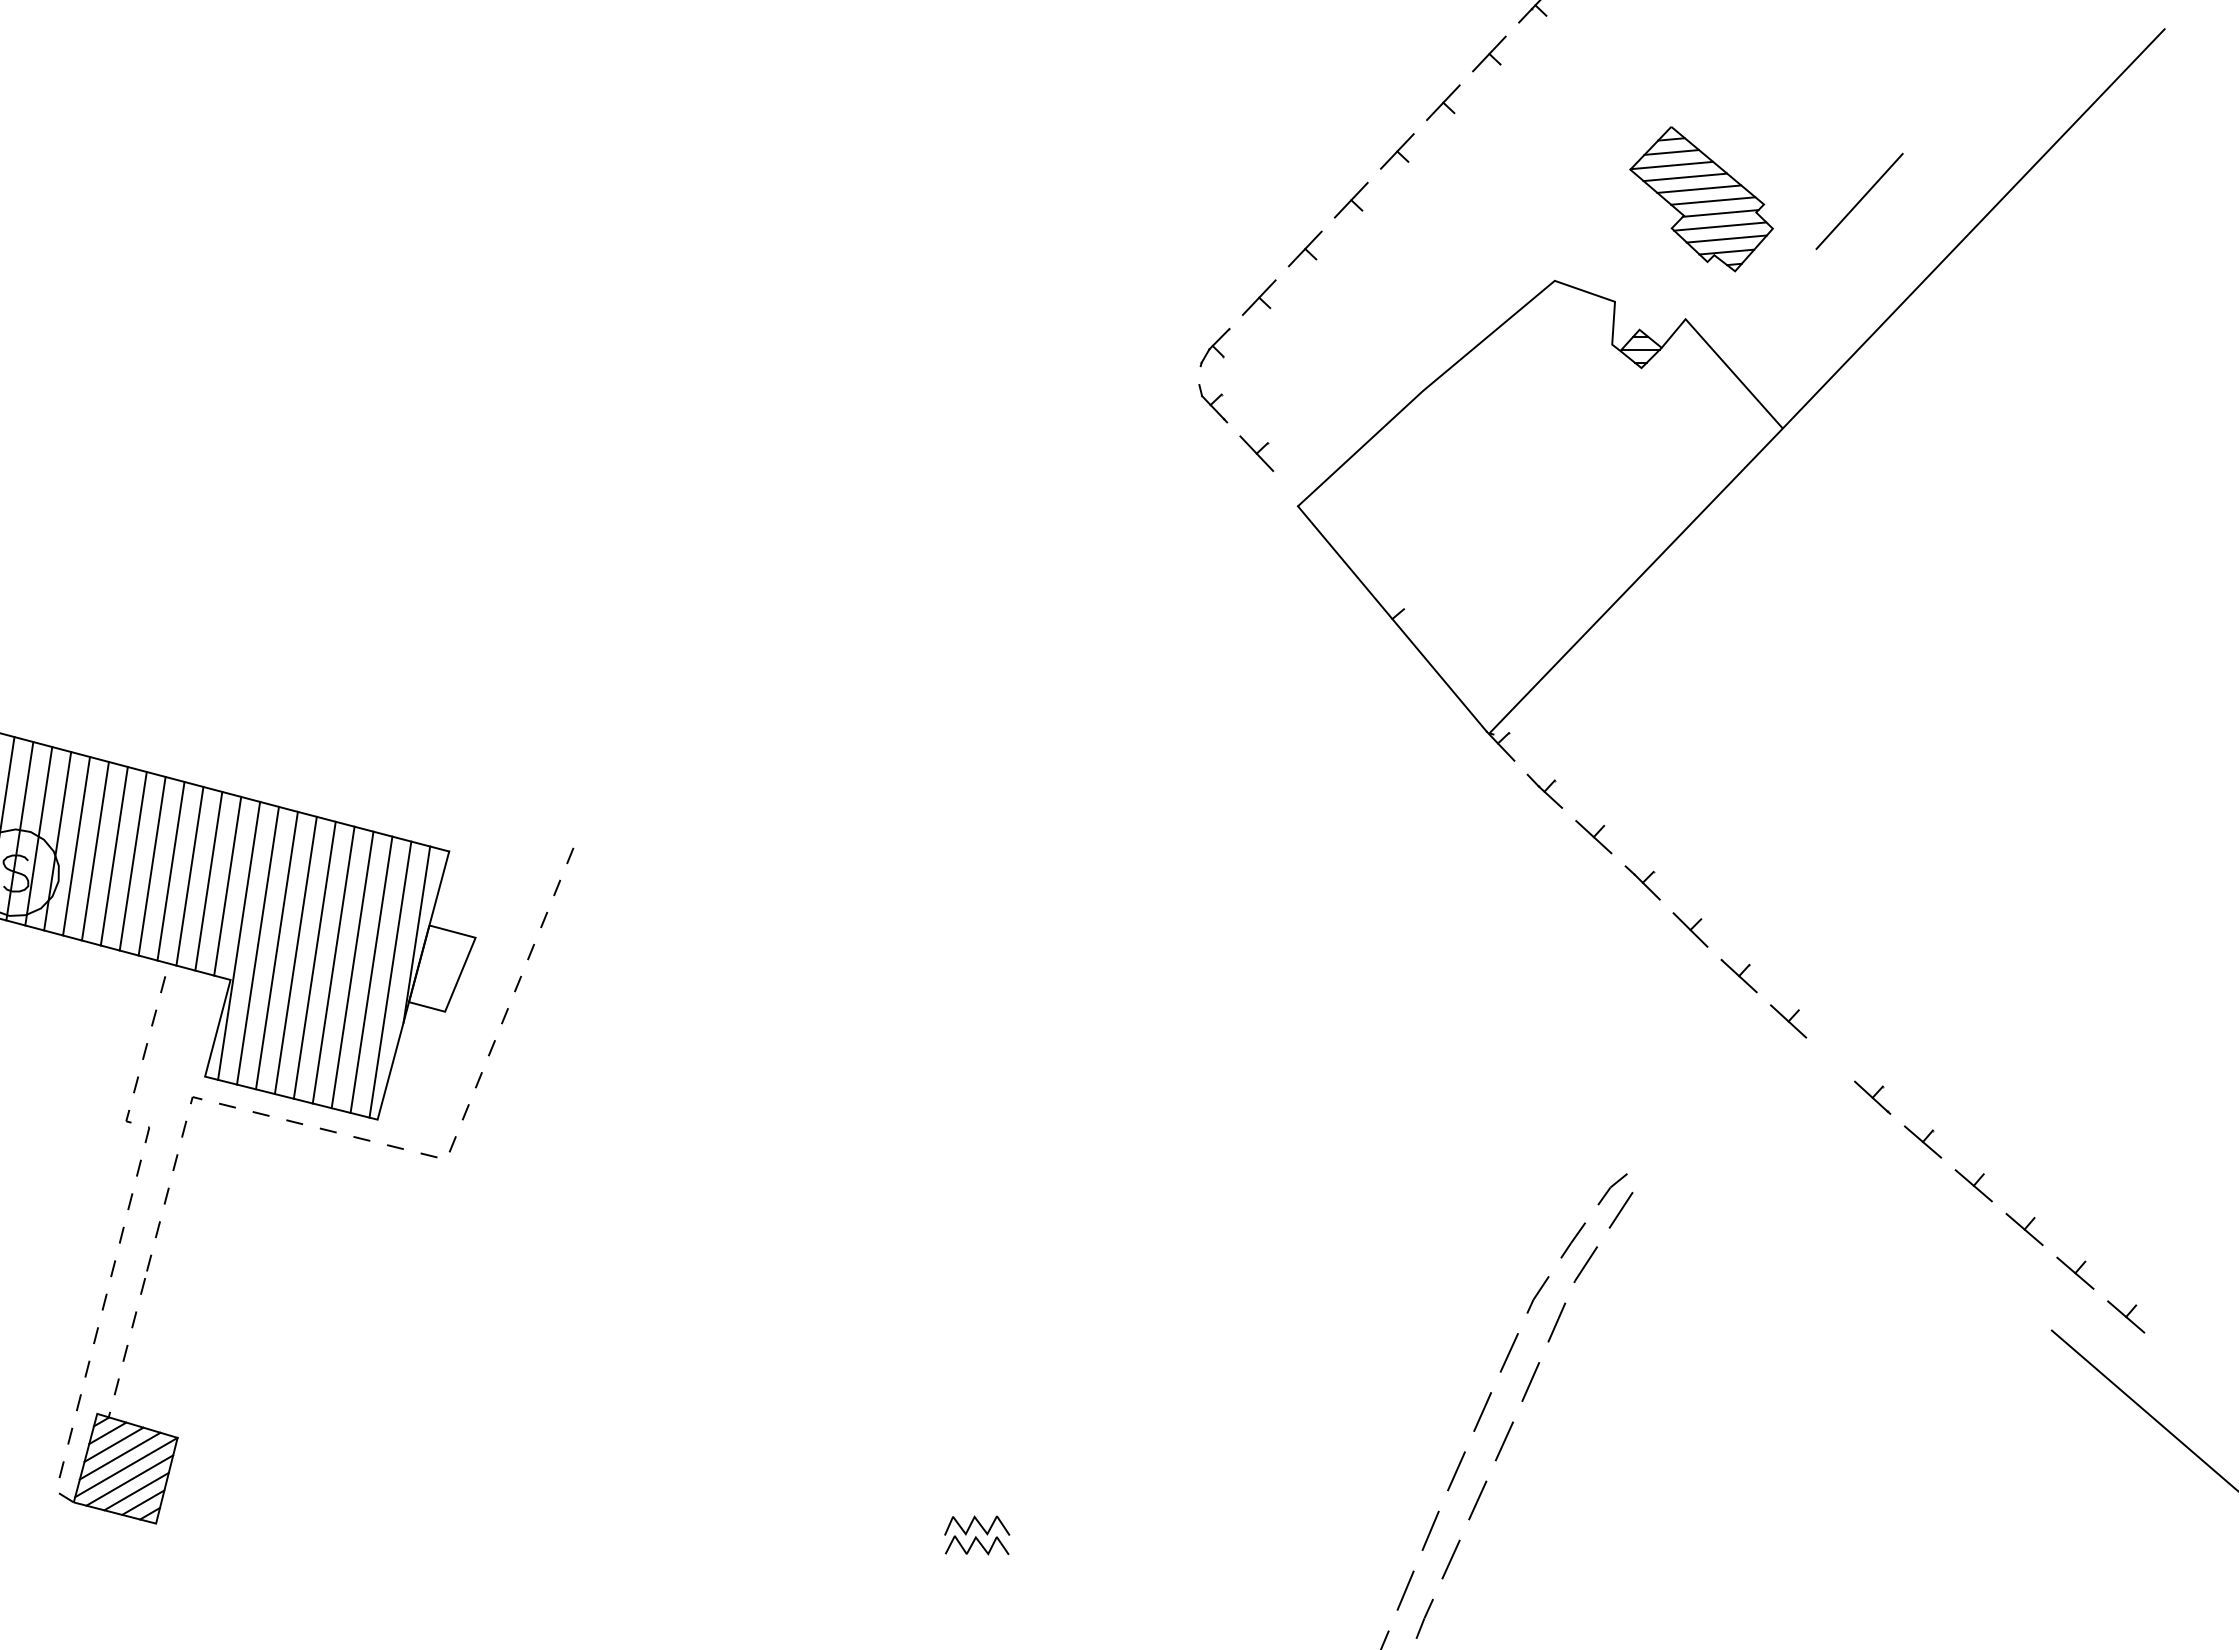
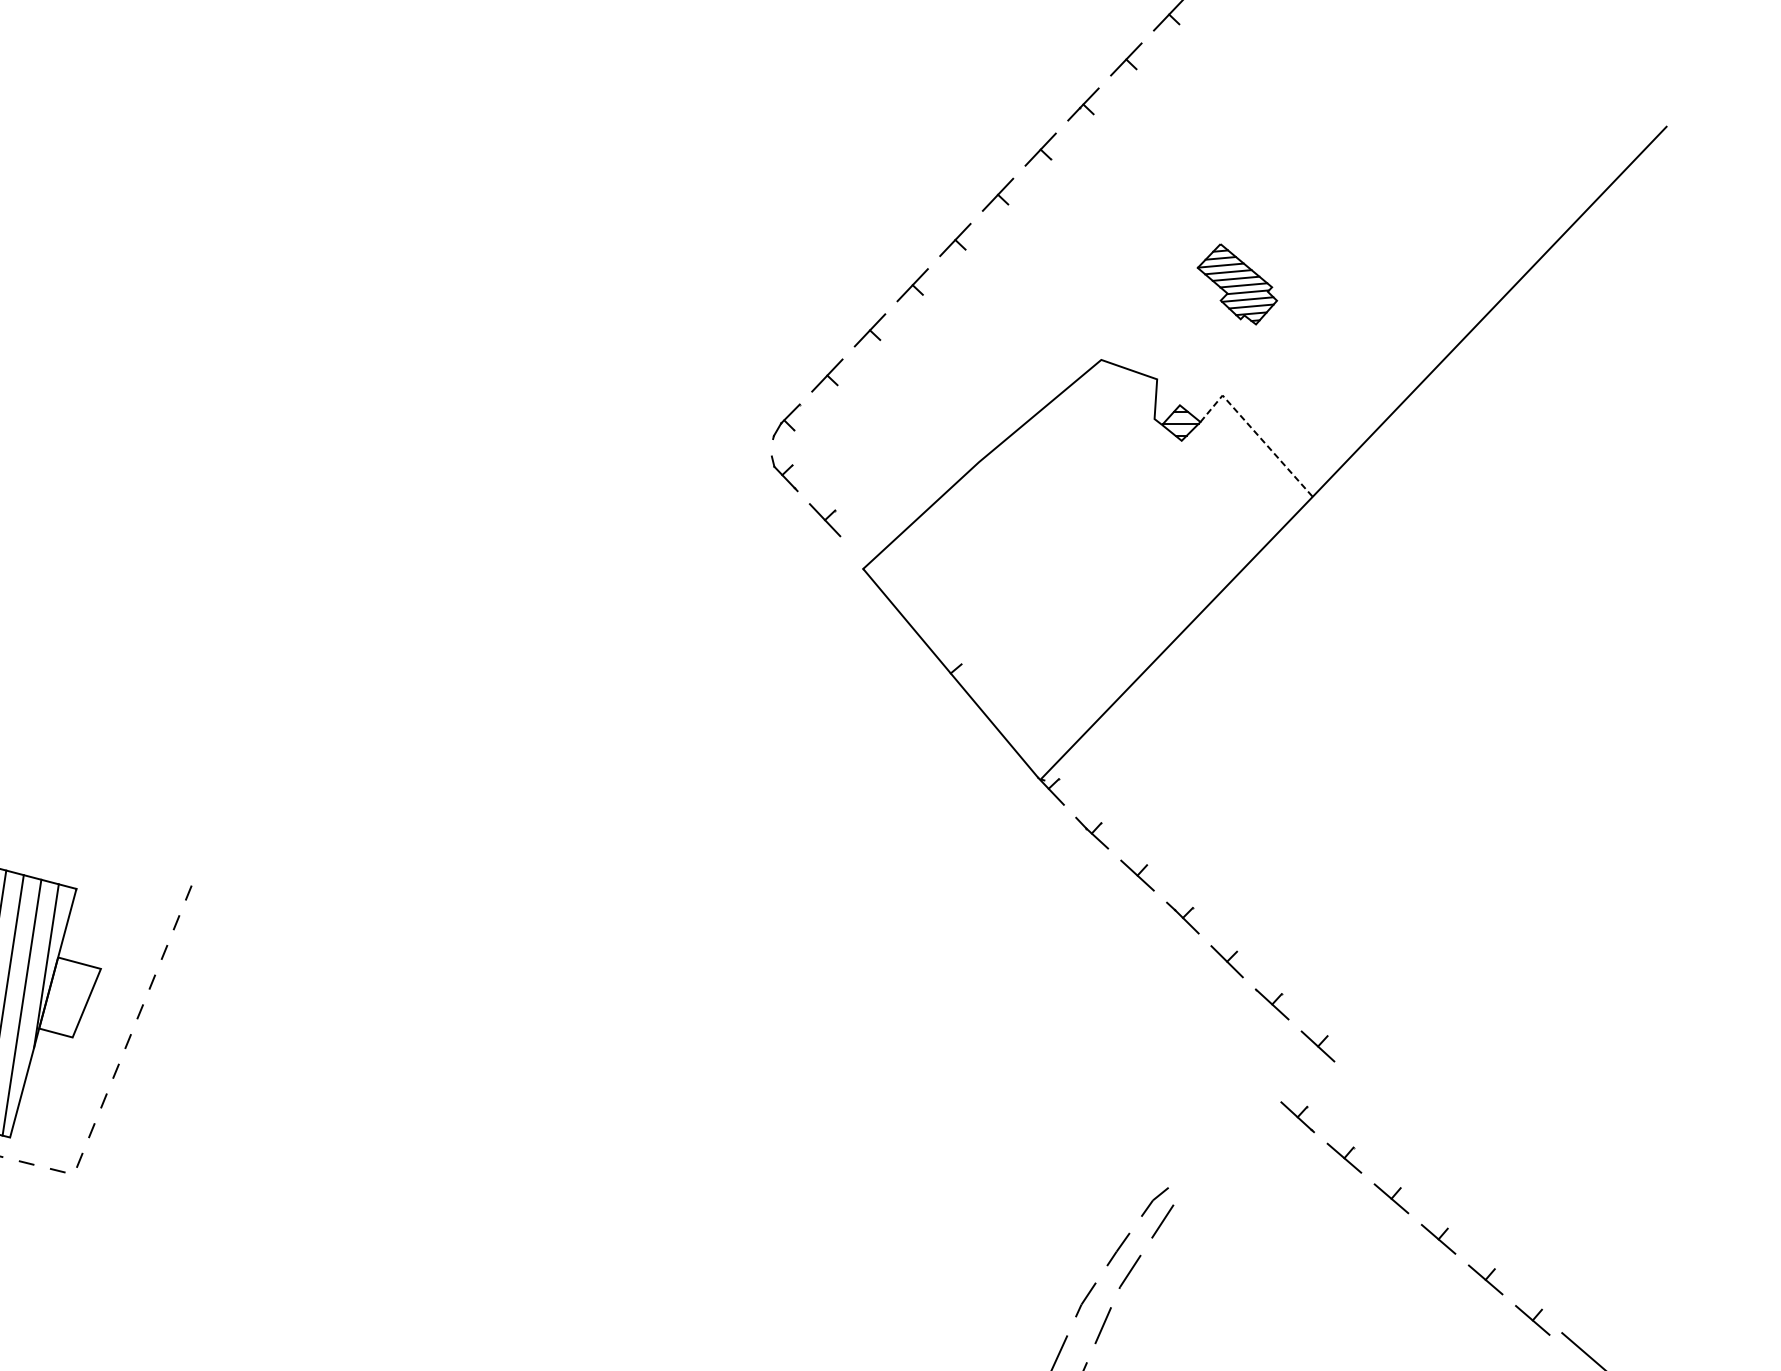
part: (1701, 199) -> (1237, 284), size x0.6
line: (1859, 201) -> (1383, 286), removed
line: (1721, 359) -> (1255, 432), solid -> dashed
part: (1992, 1202) -> (1408, 1214), moved

